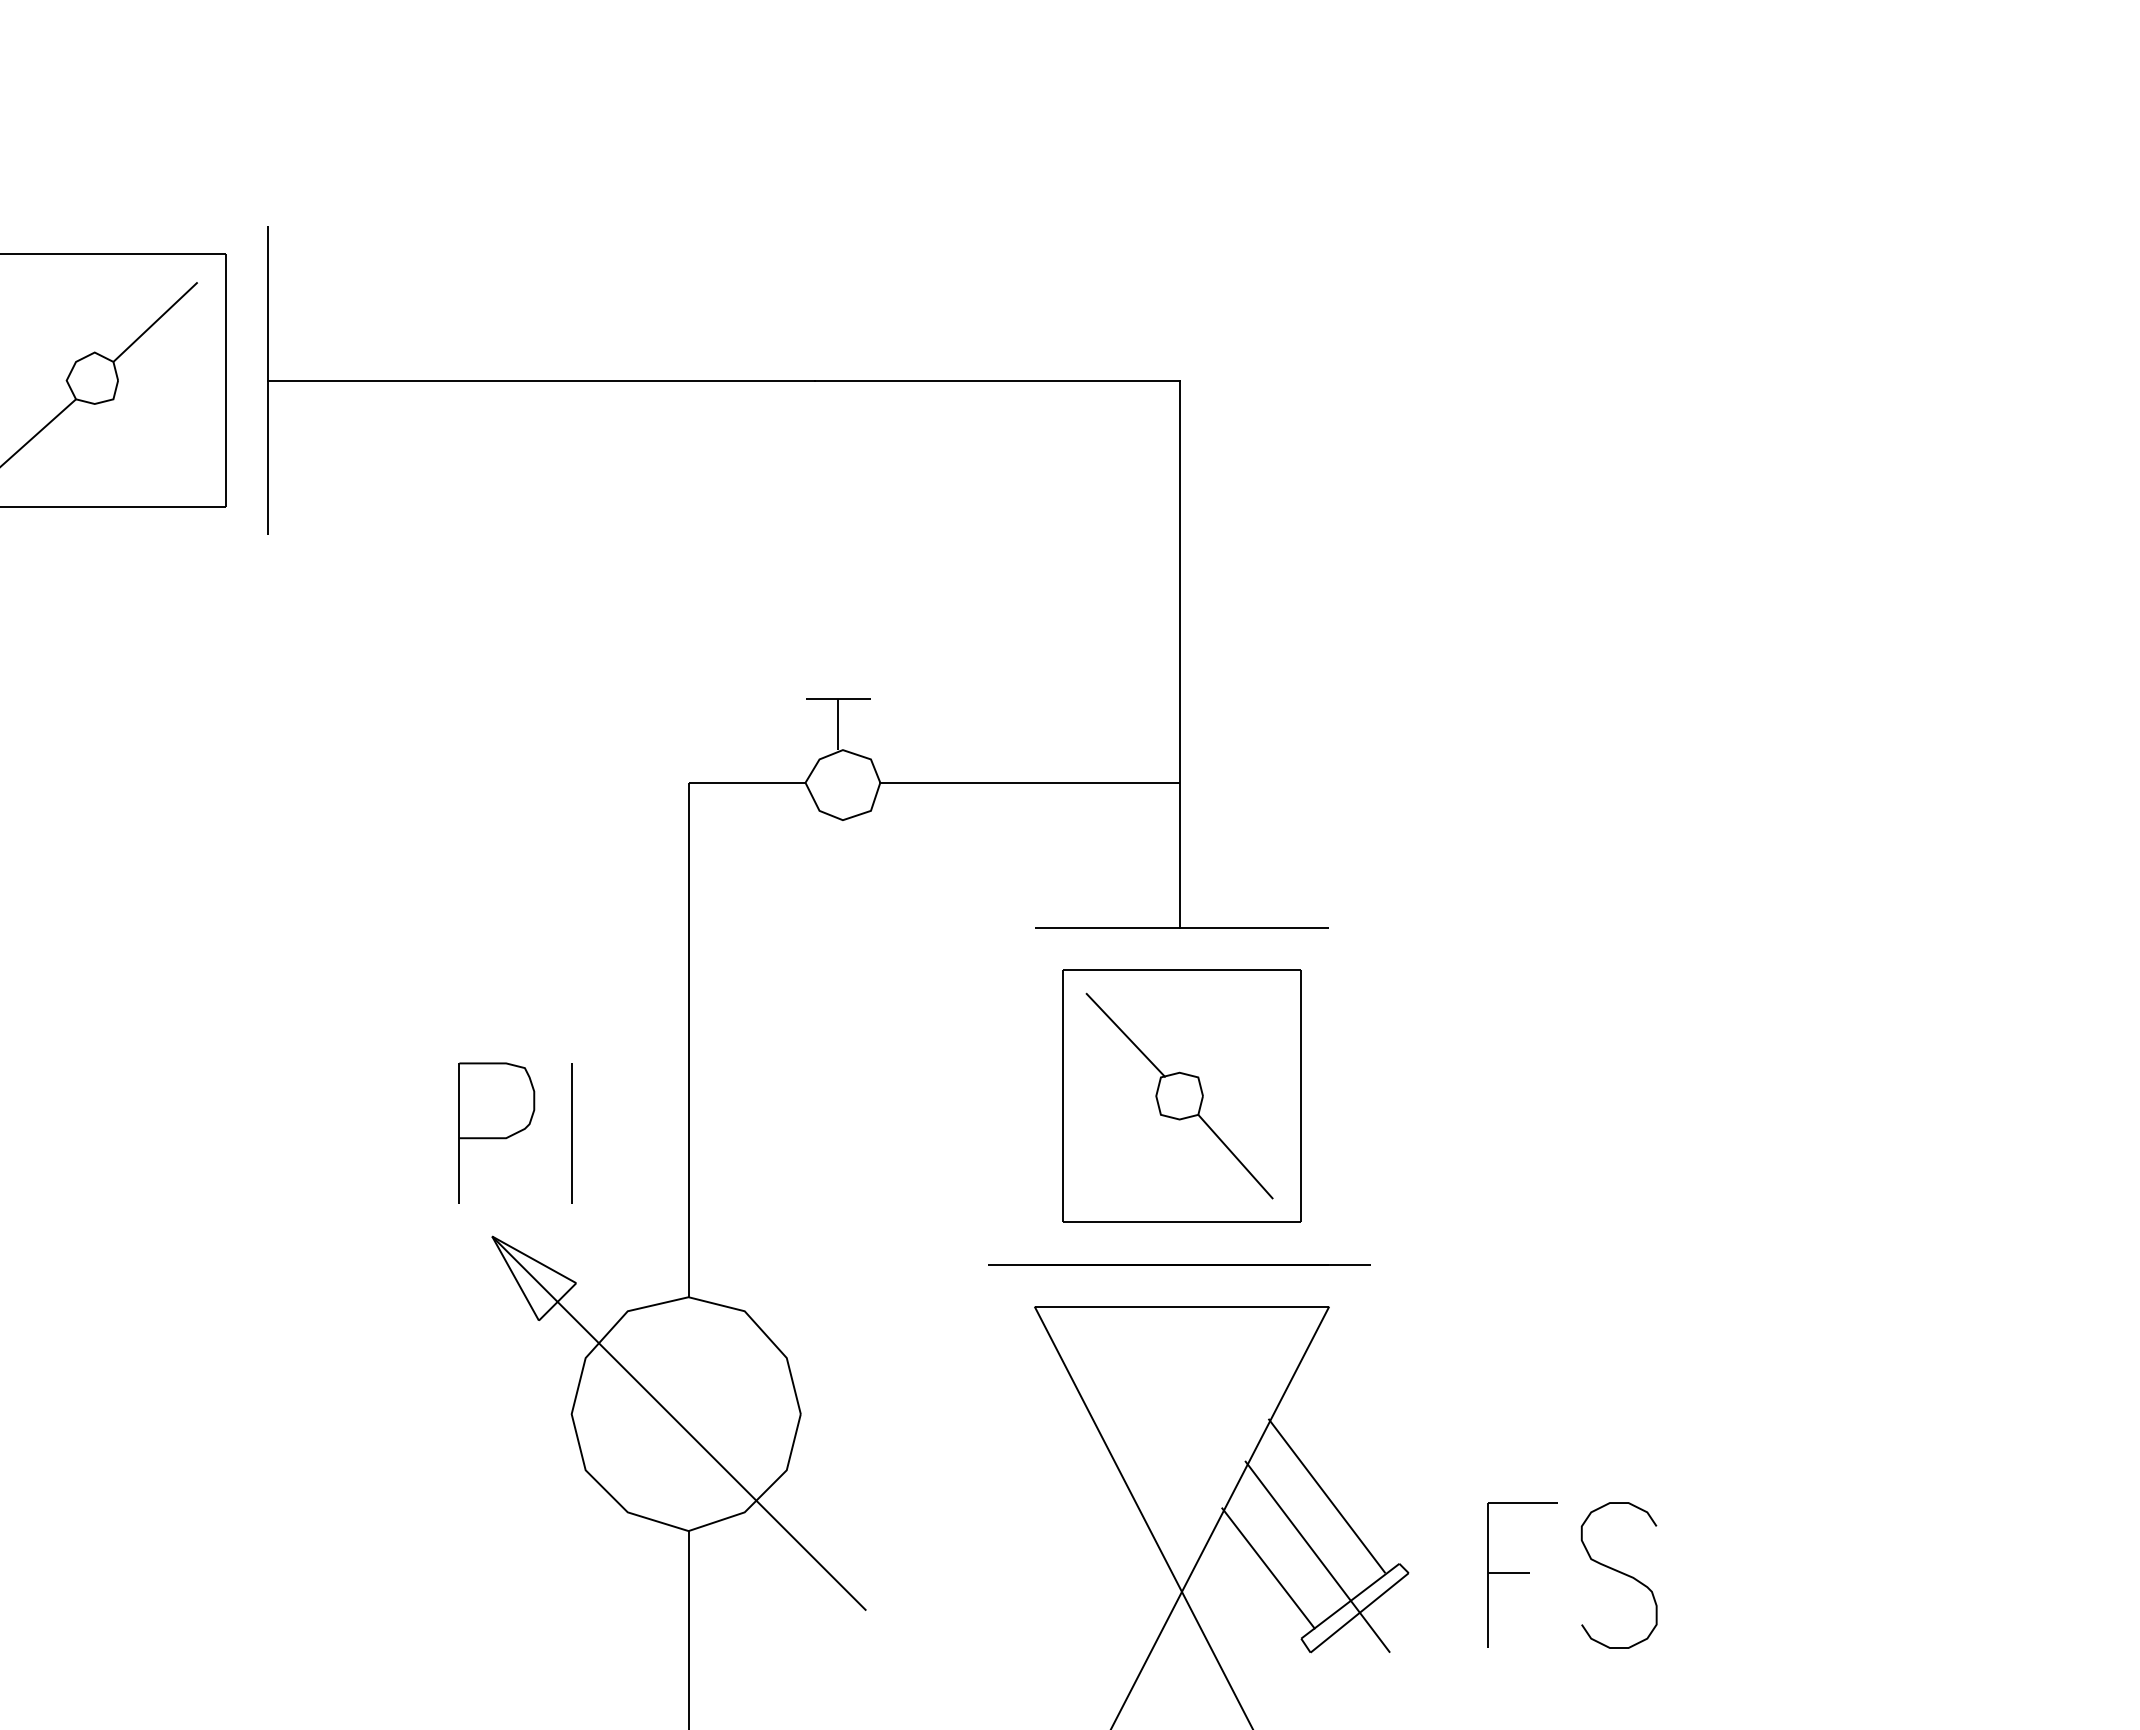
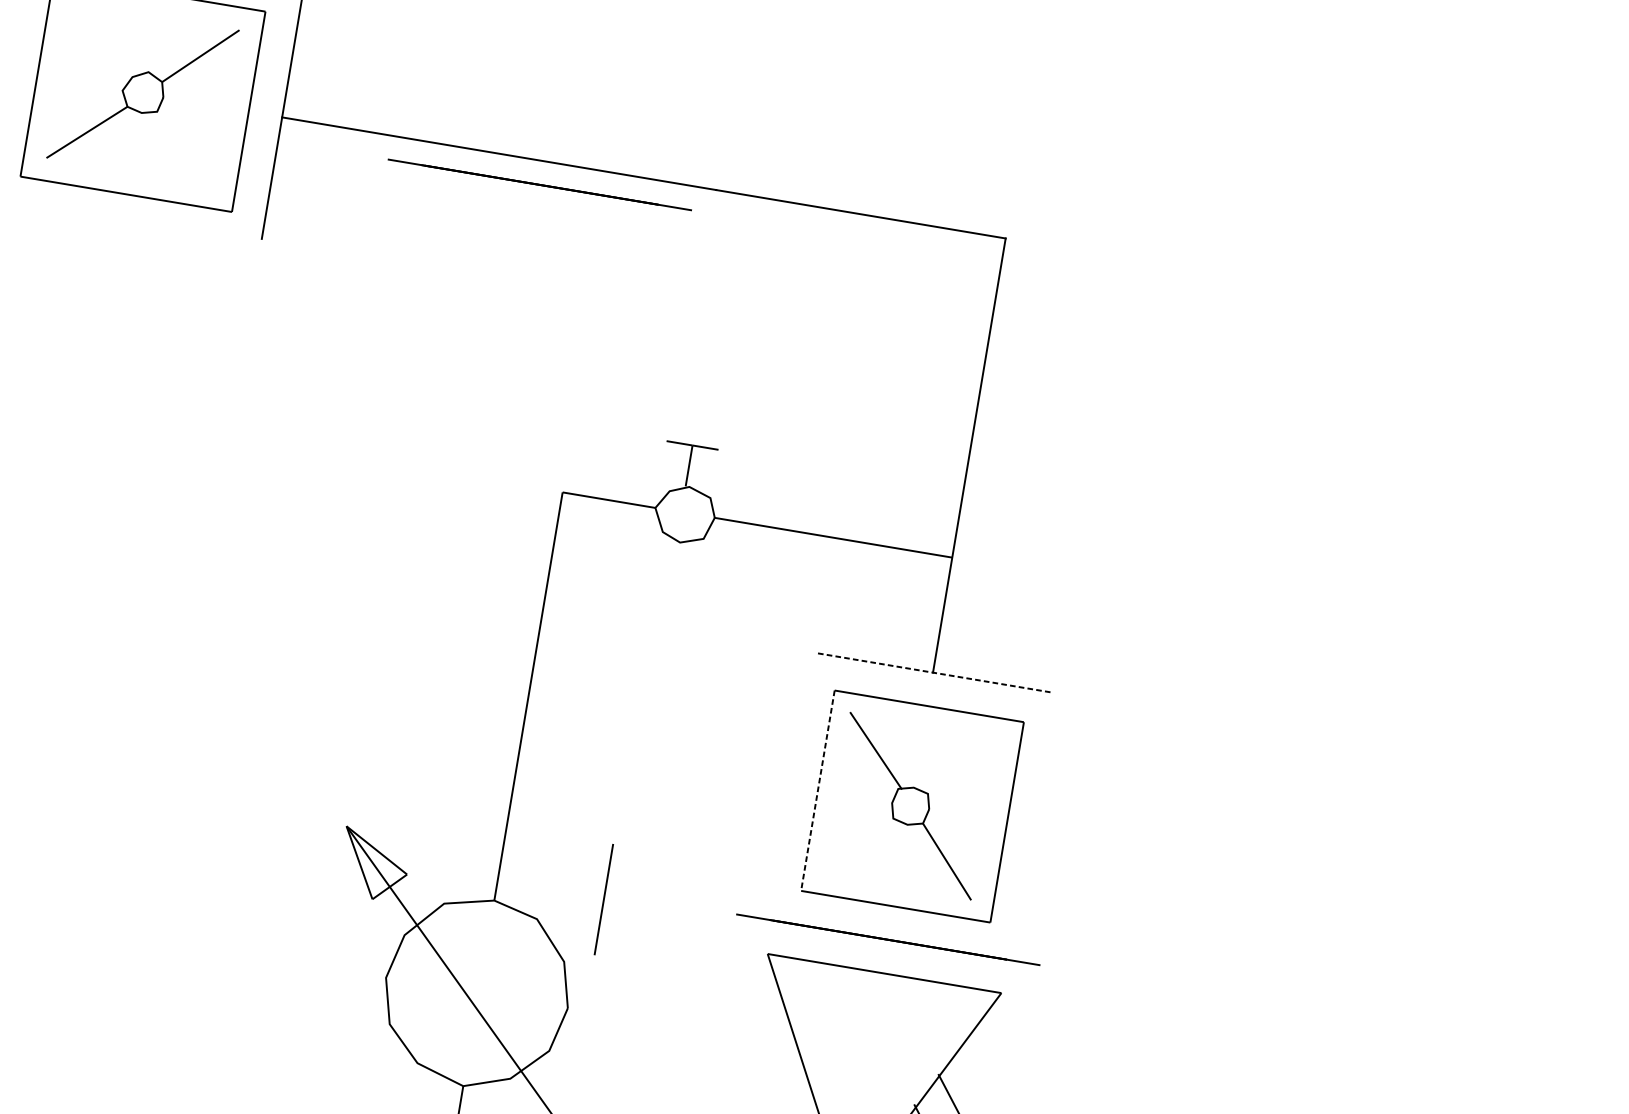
line: (597, 410) -> (539, 184), added
line: (1182, 927) -> (935, 672), solid -> dashed
line: (1062, 1096) -> (817, 790), solid -> dashed
part: (496, 1132) -> (363, 744), removed
line: (571, 1133) -> (603, 899), moved

